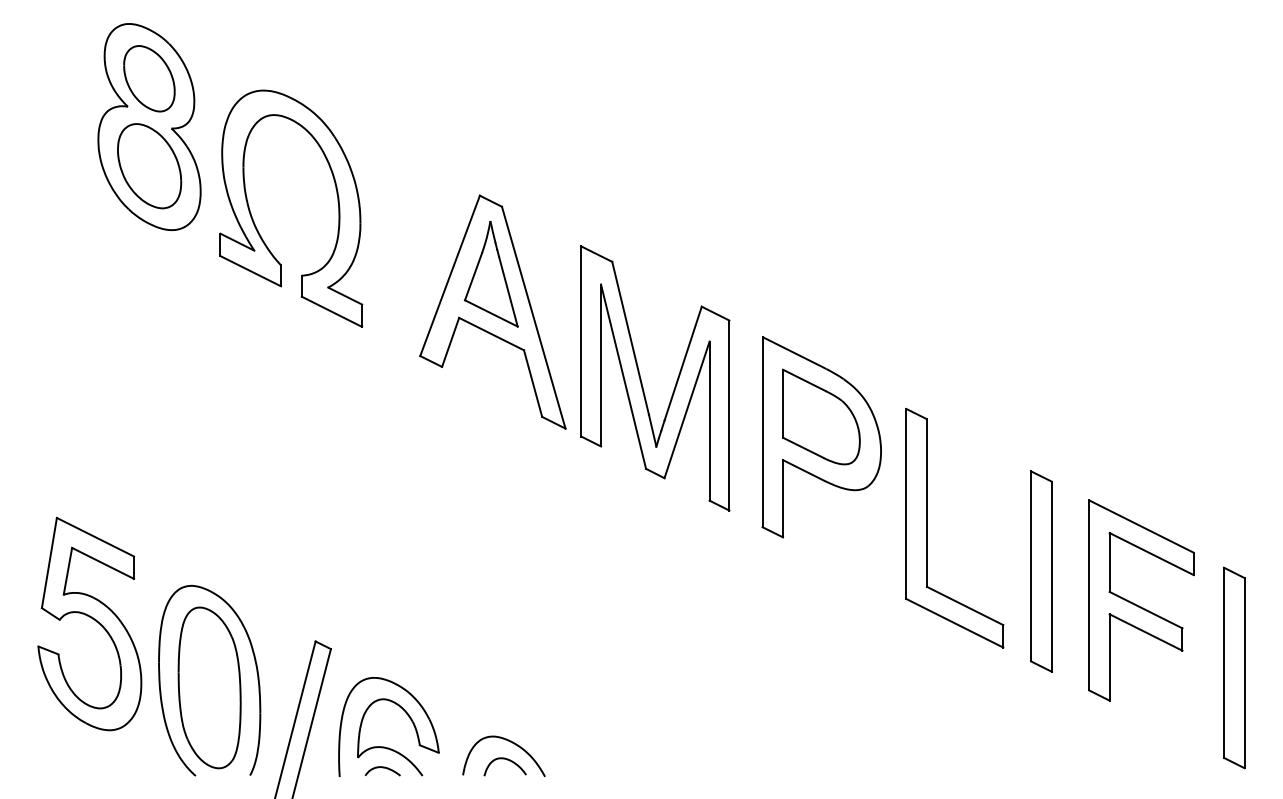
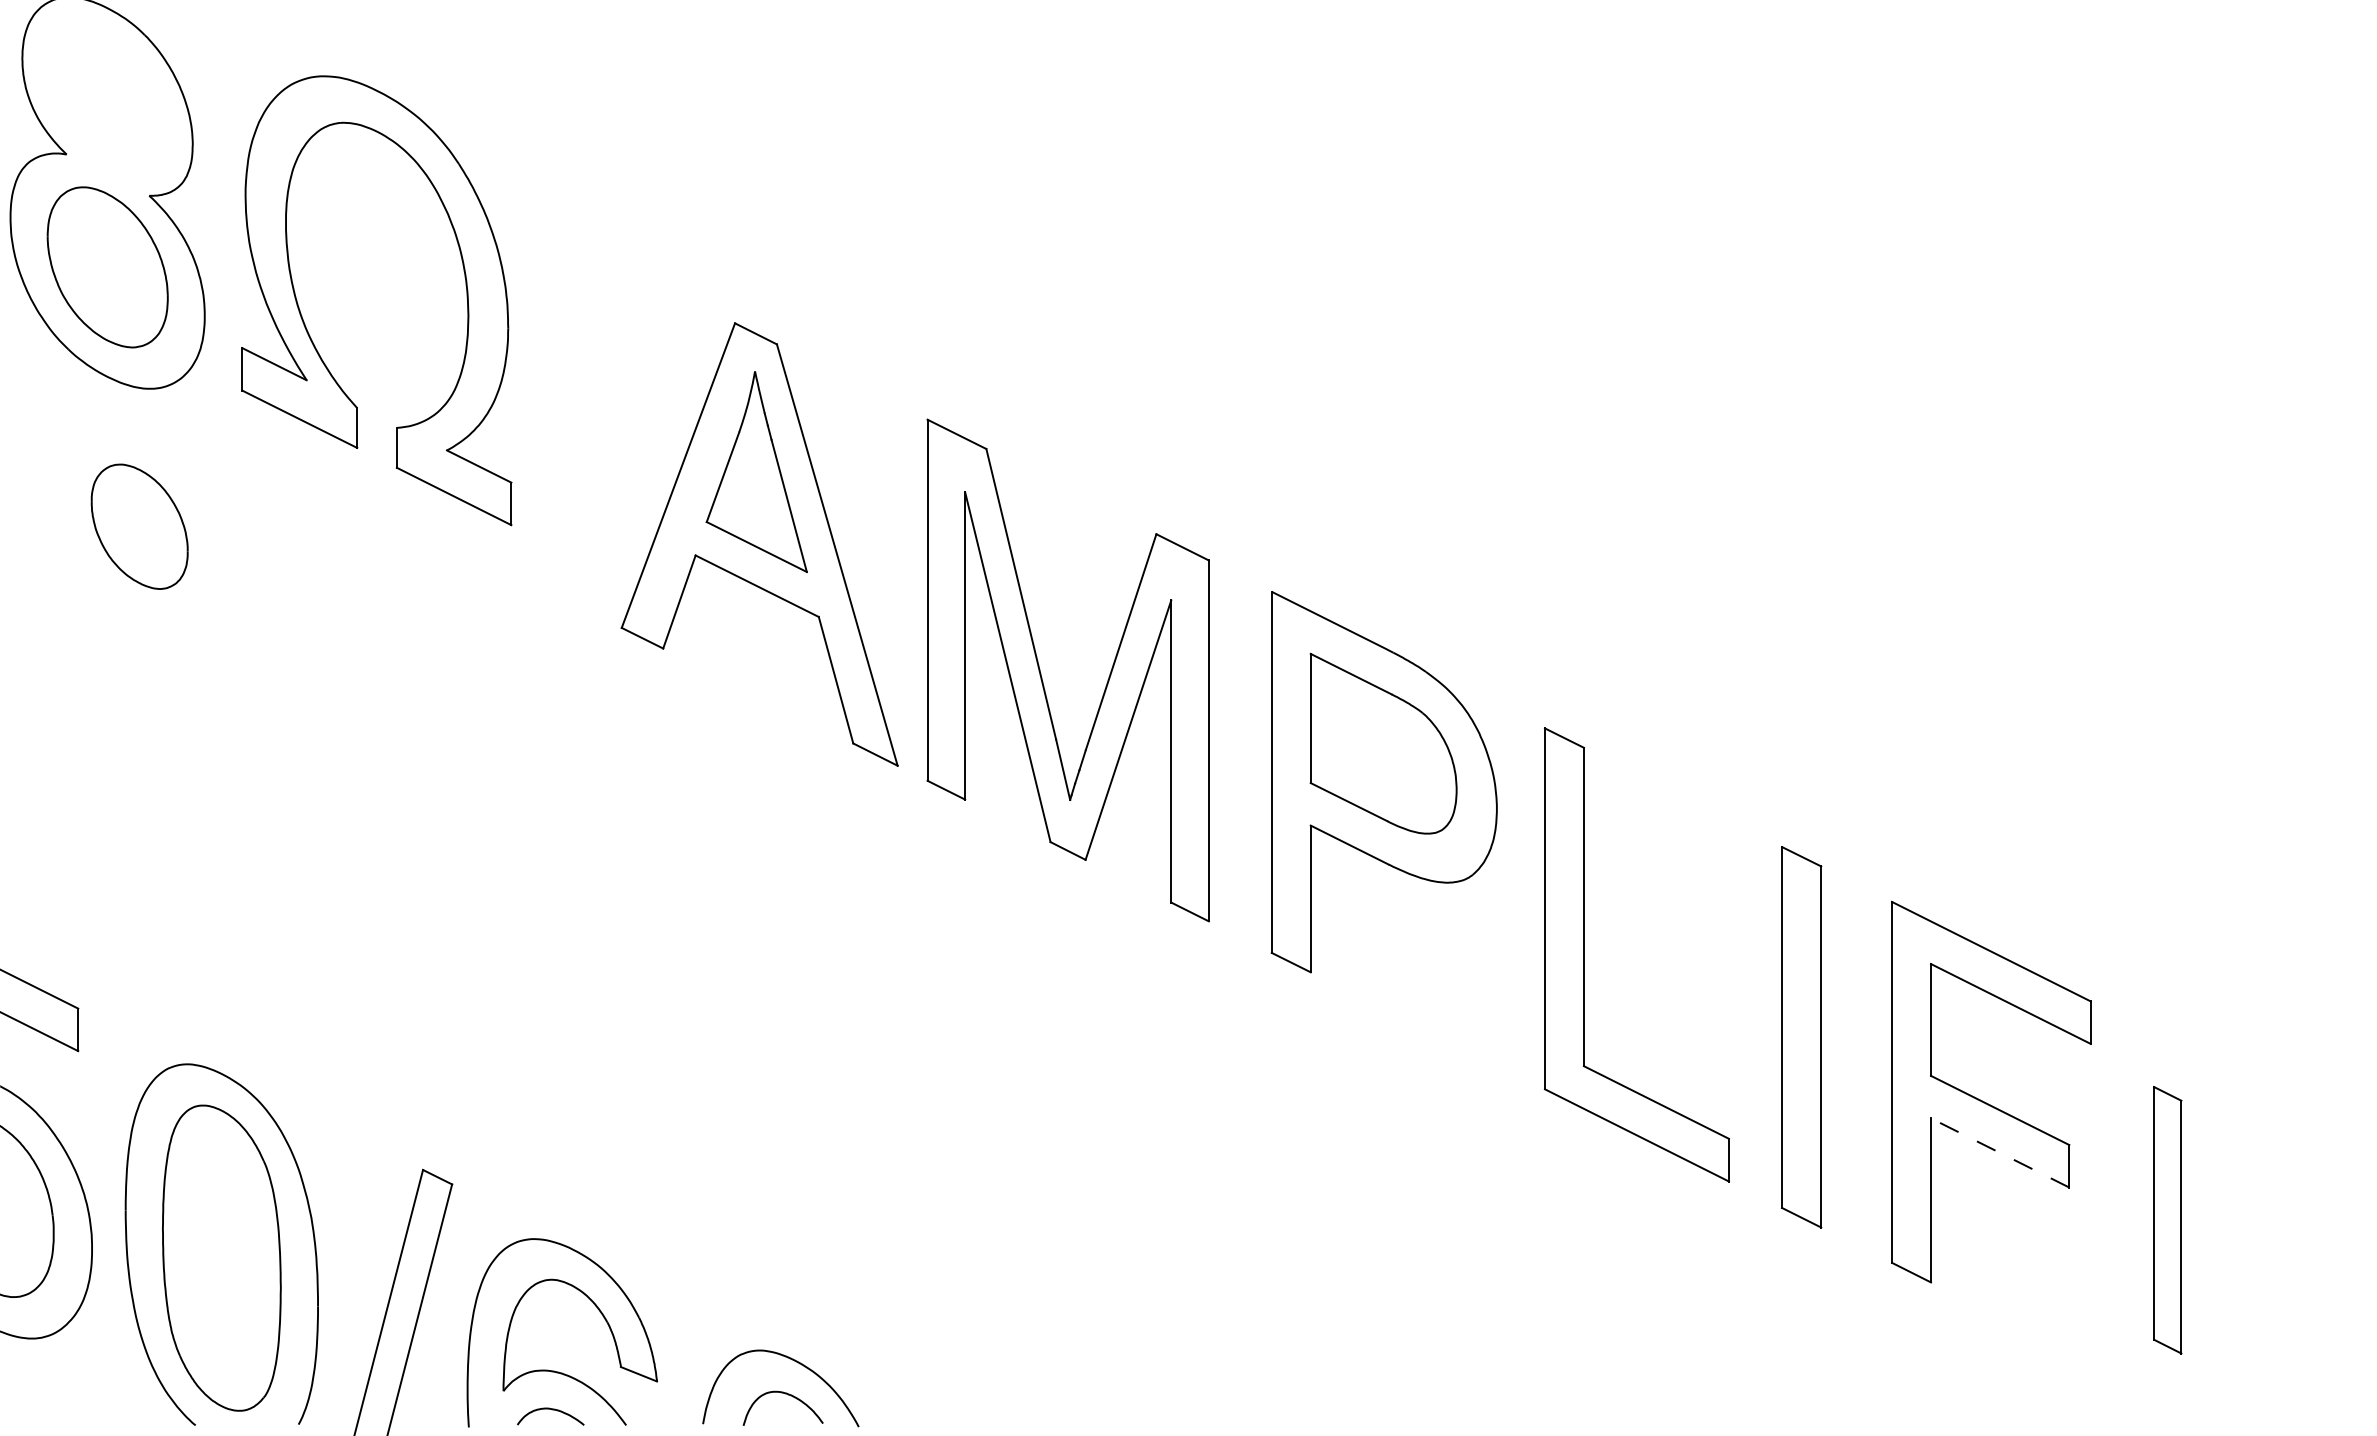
part: (149, 78) -> (139, 526), moved
part: (254, 221) -> (306, 324), moved
line: (1146, 632) -> (2000, 1152), solid -> dashed
part: (1234, 667) -> (2168, 1219), size x0.7

